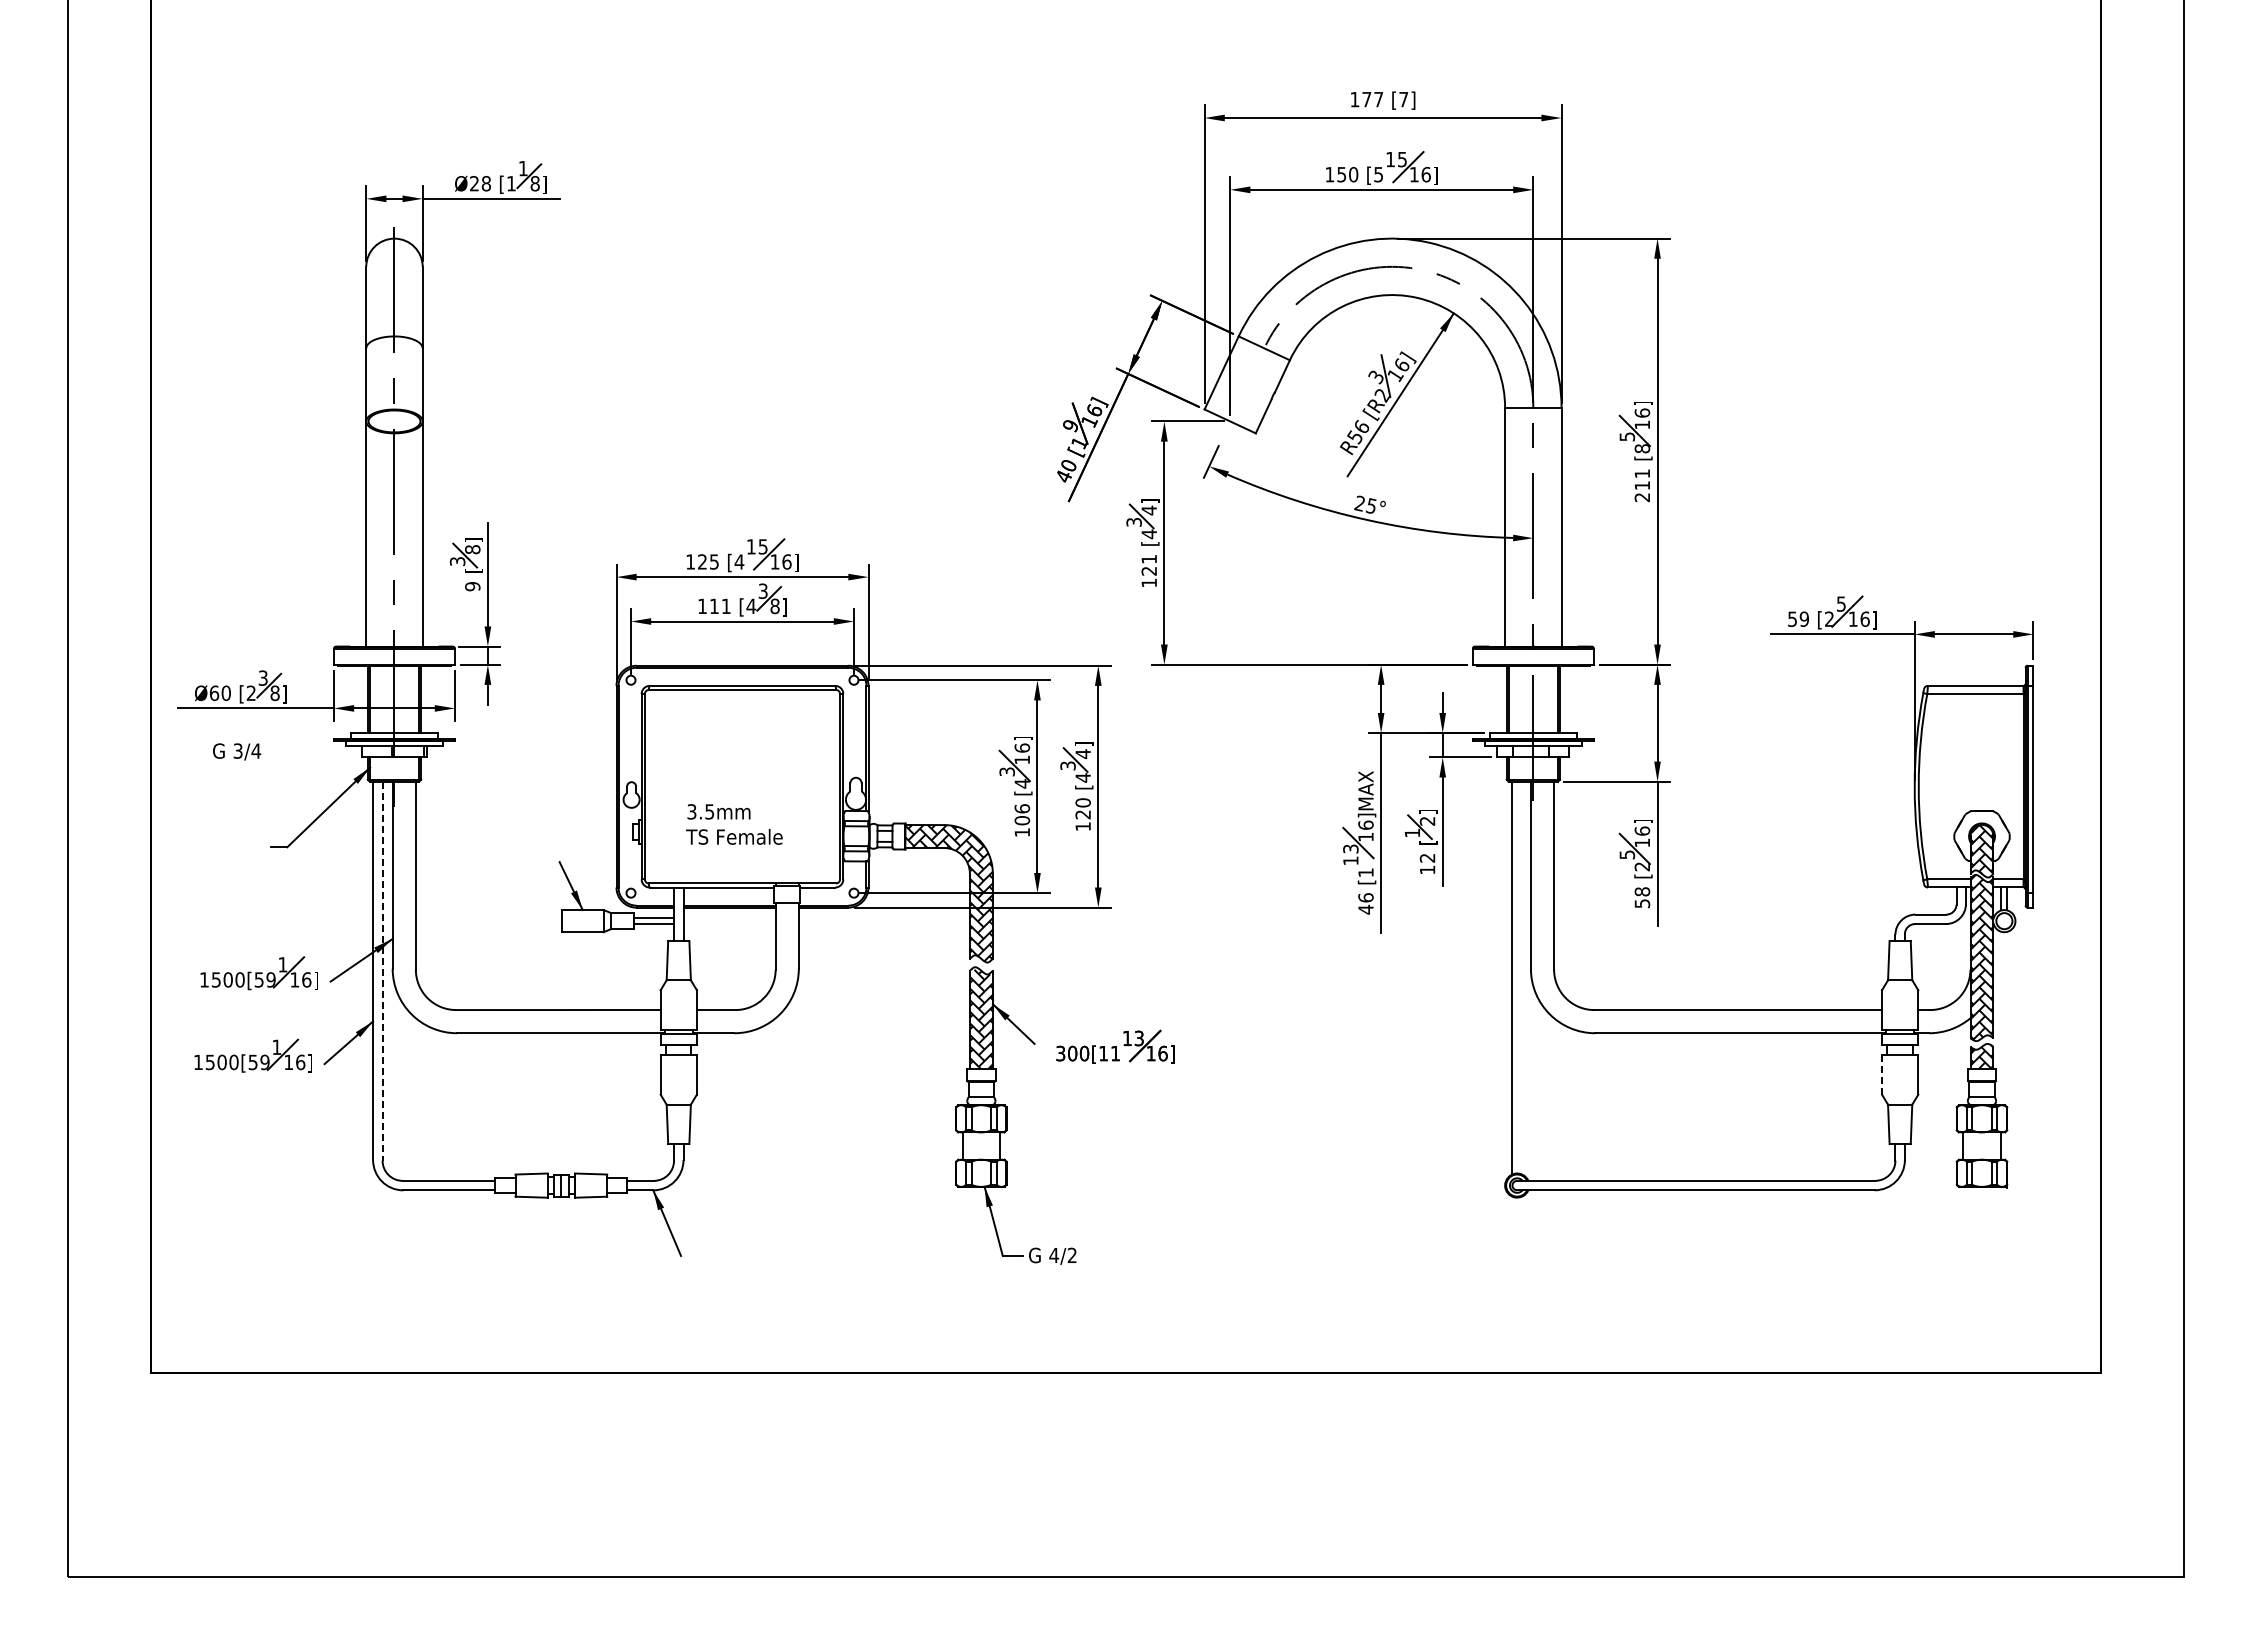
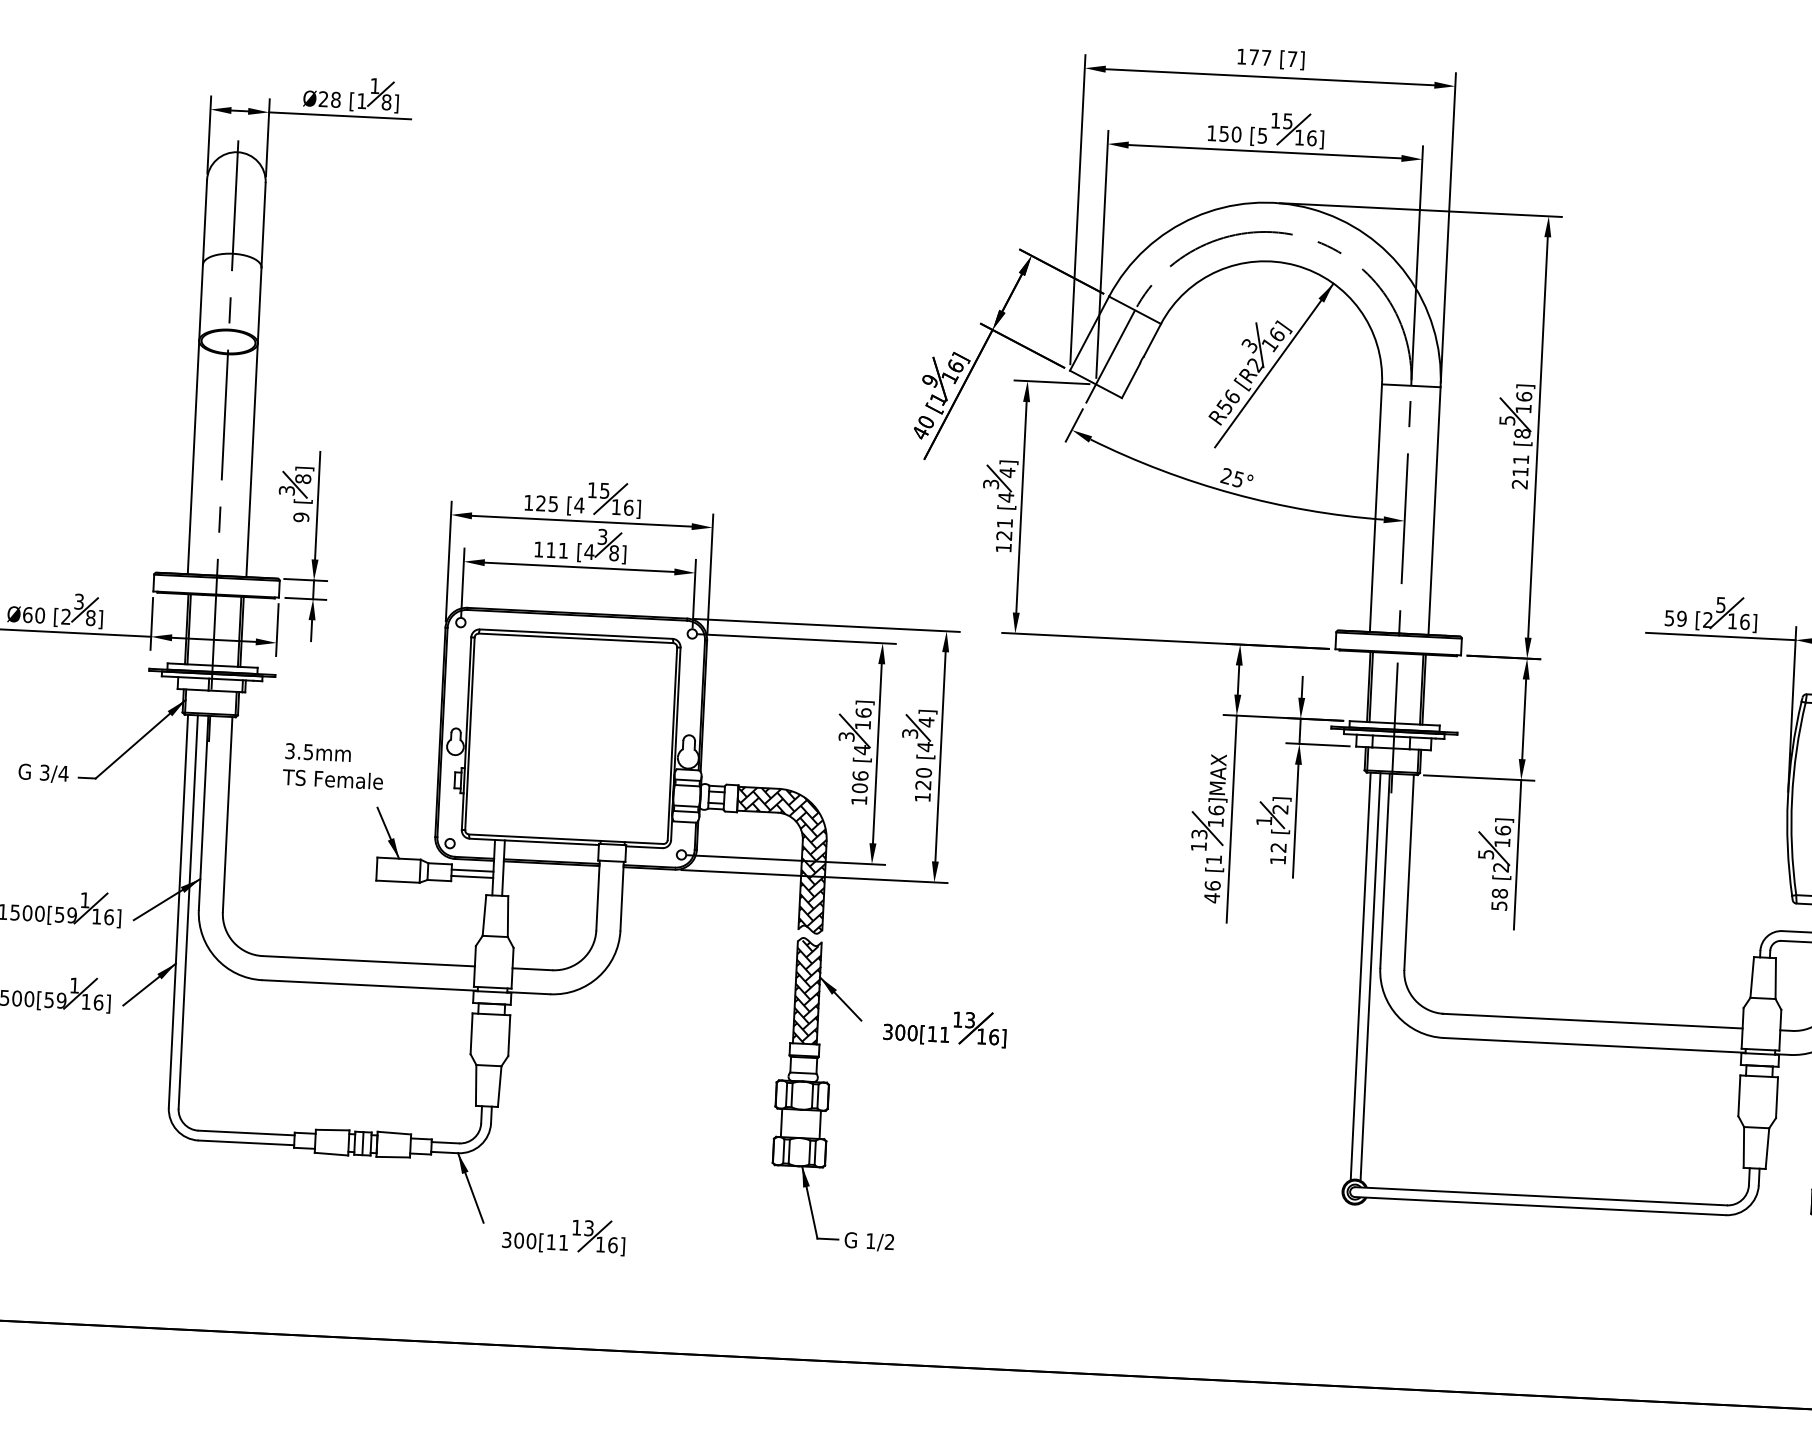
line: (1242, 394) -> (1110, 357), added
text: (237, 751) -> (44, 773), moved
text: (734, 824) -> (333, 766), moved
line: (382, 971) -> (188, 912), dashed -> solid
line: (1521, 977) -> (1370, 976), added
line: (1882, 1074) -> (1739, 1095), dashed -> solid
text: (1054, 1255) -> (871, 1241), 4/2 -> 1/2
part: (758, 1264) -> (563, 1235), added

